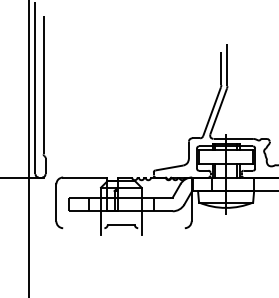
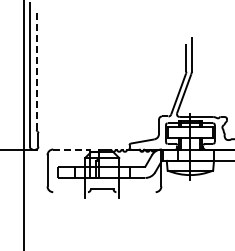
line: (43, 86) -> (36, 72), solid -> dashed
line: (86, 177) -> (72, 149), solid -> dashed

